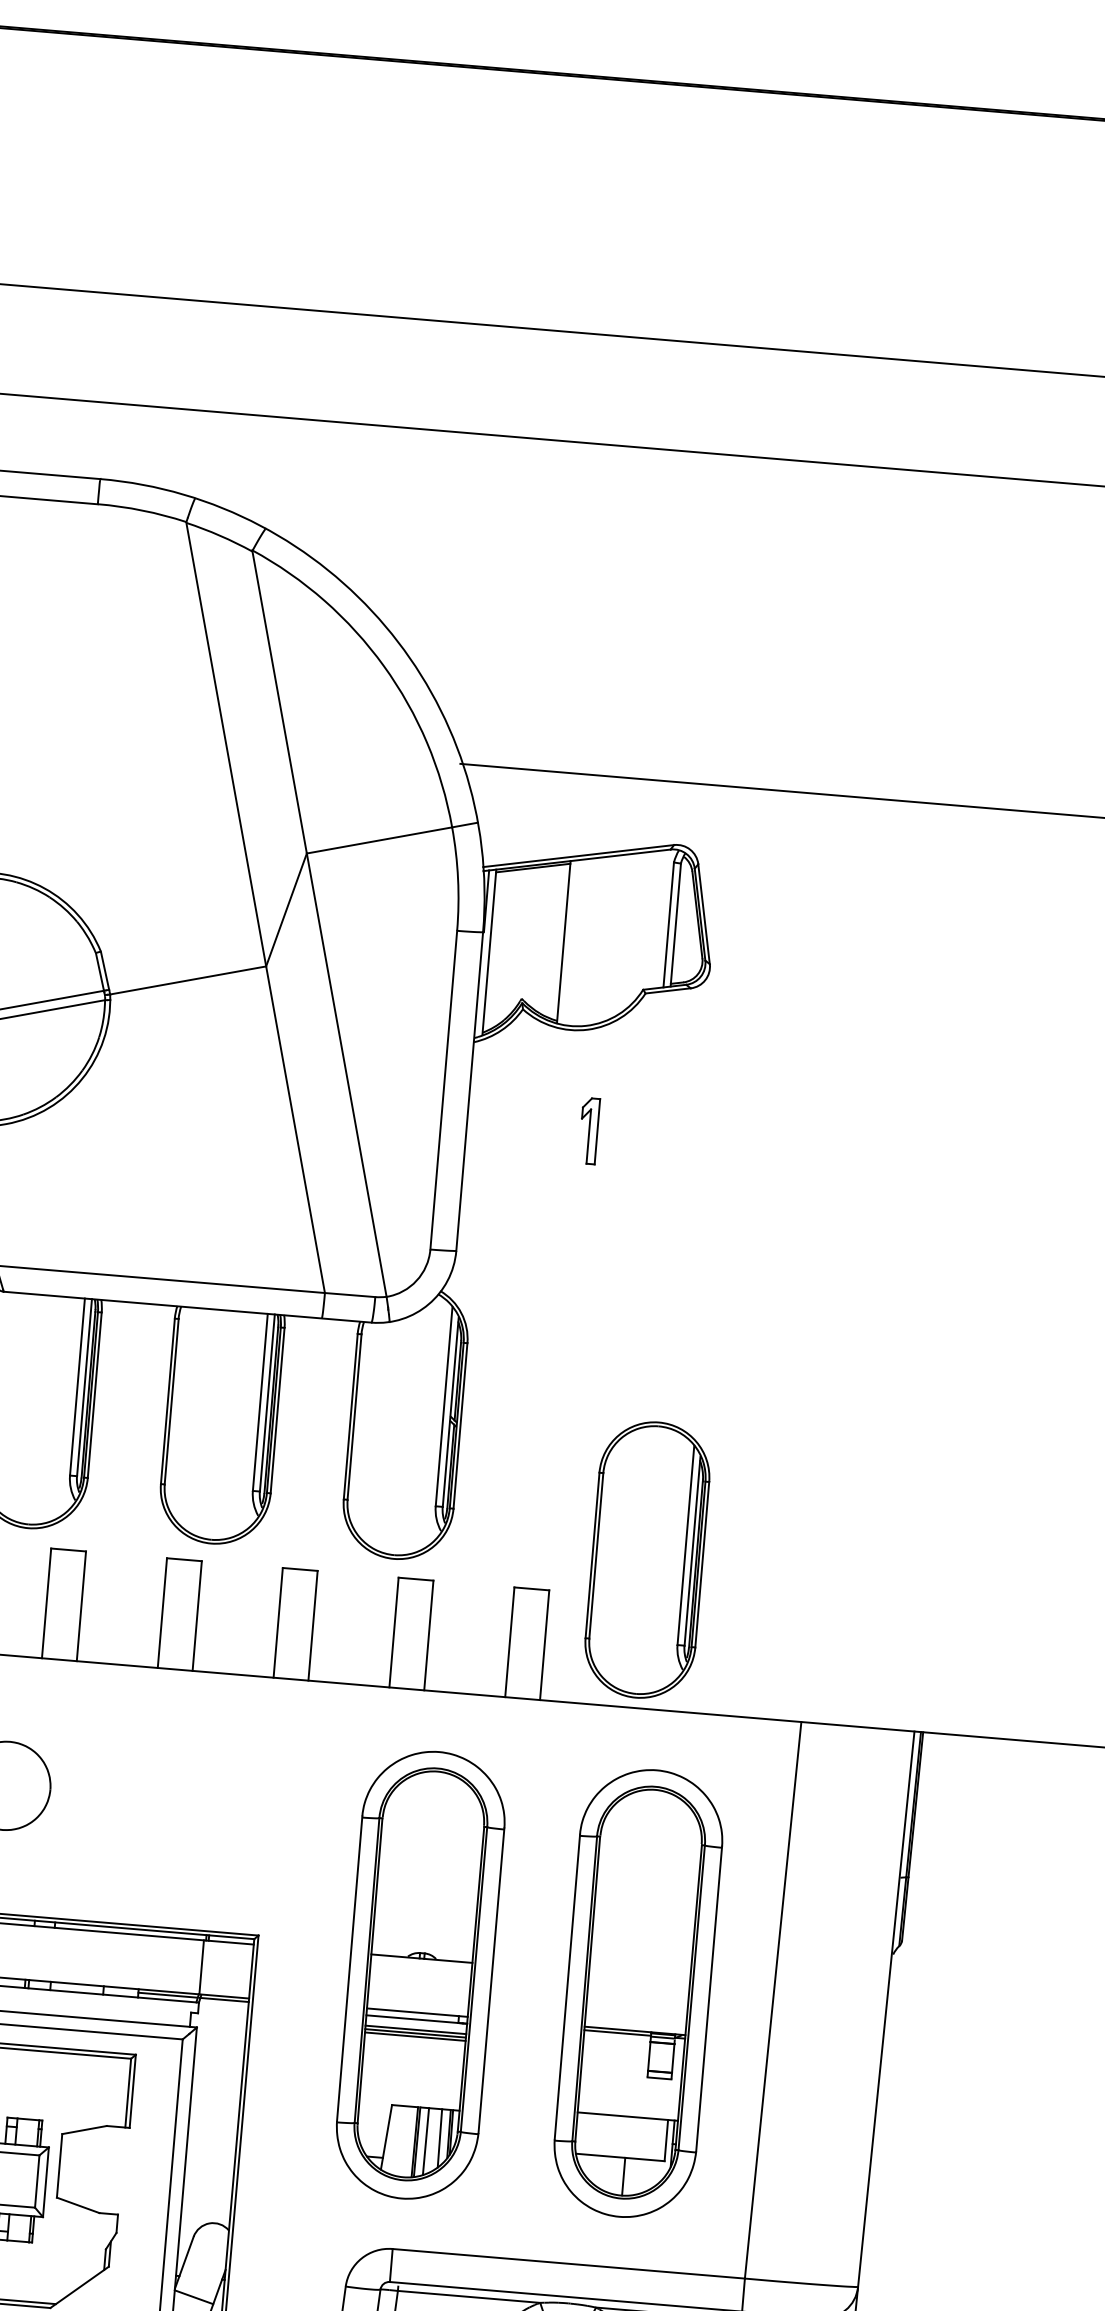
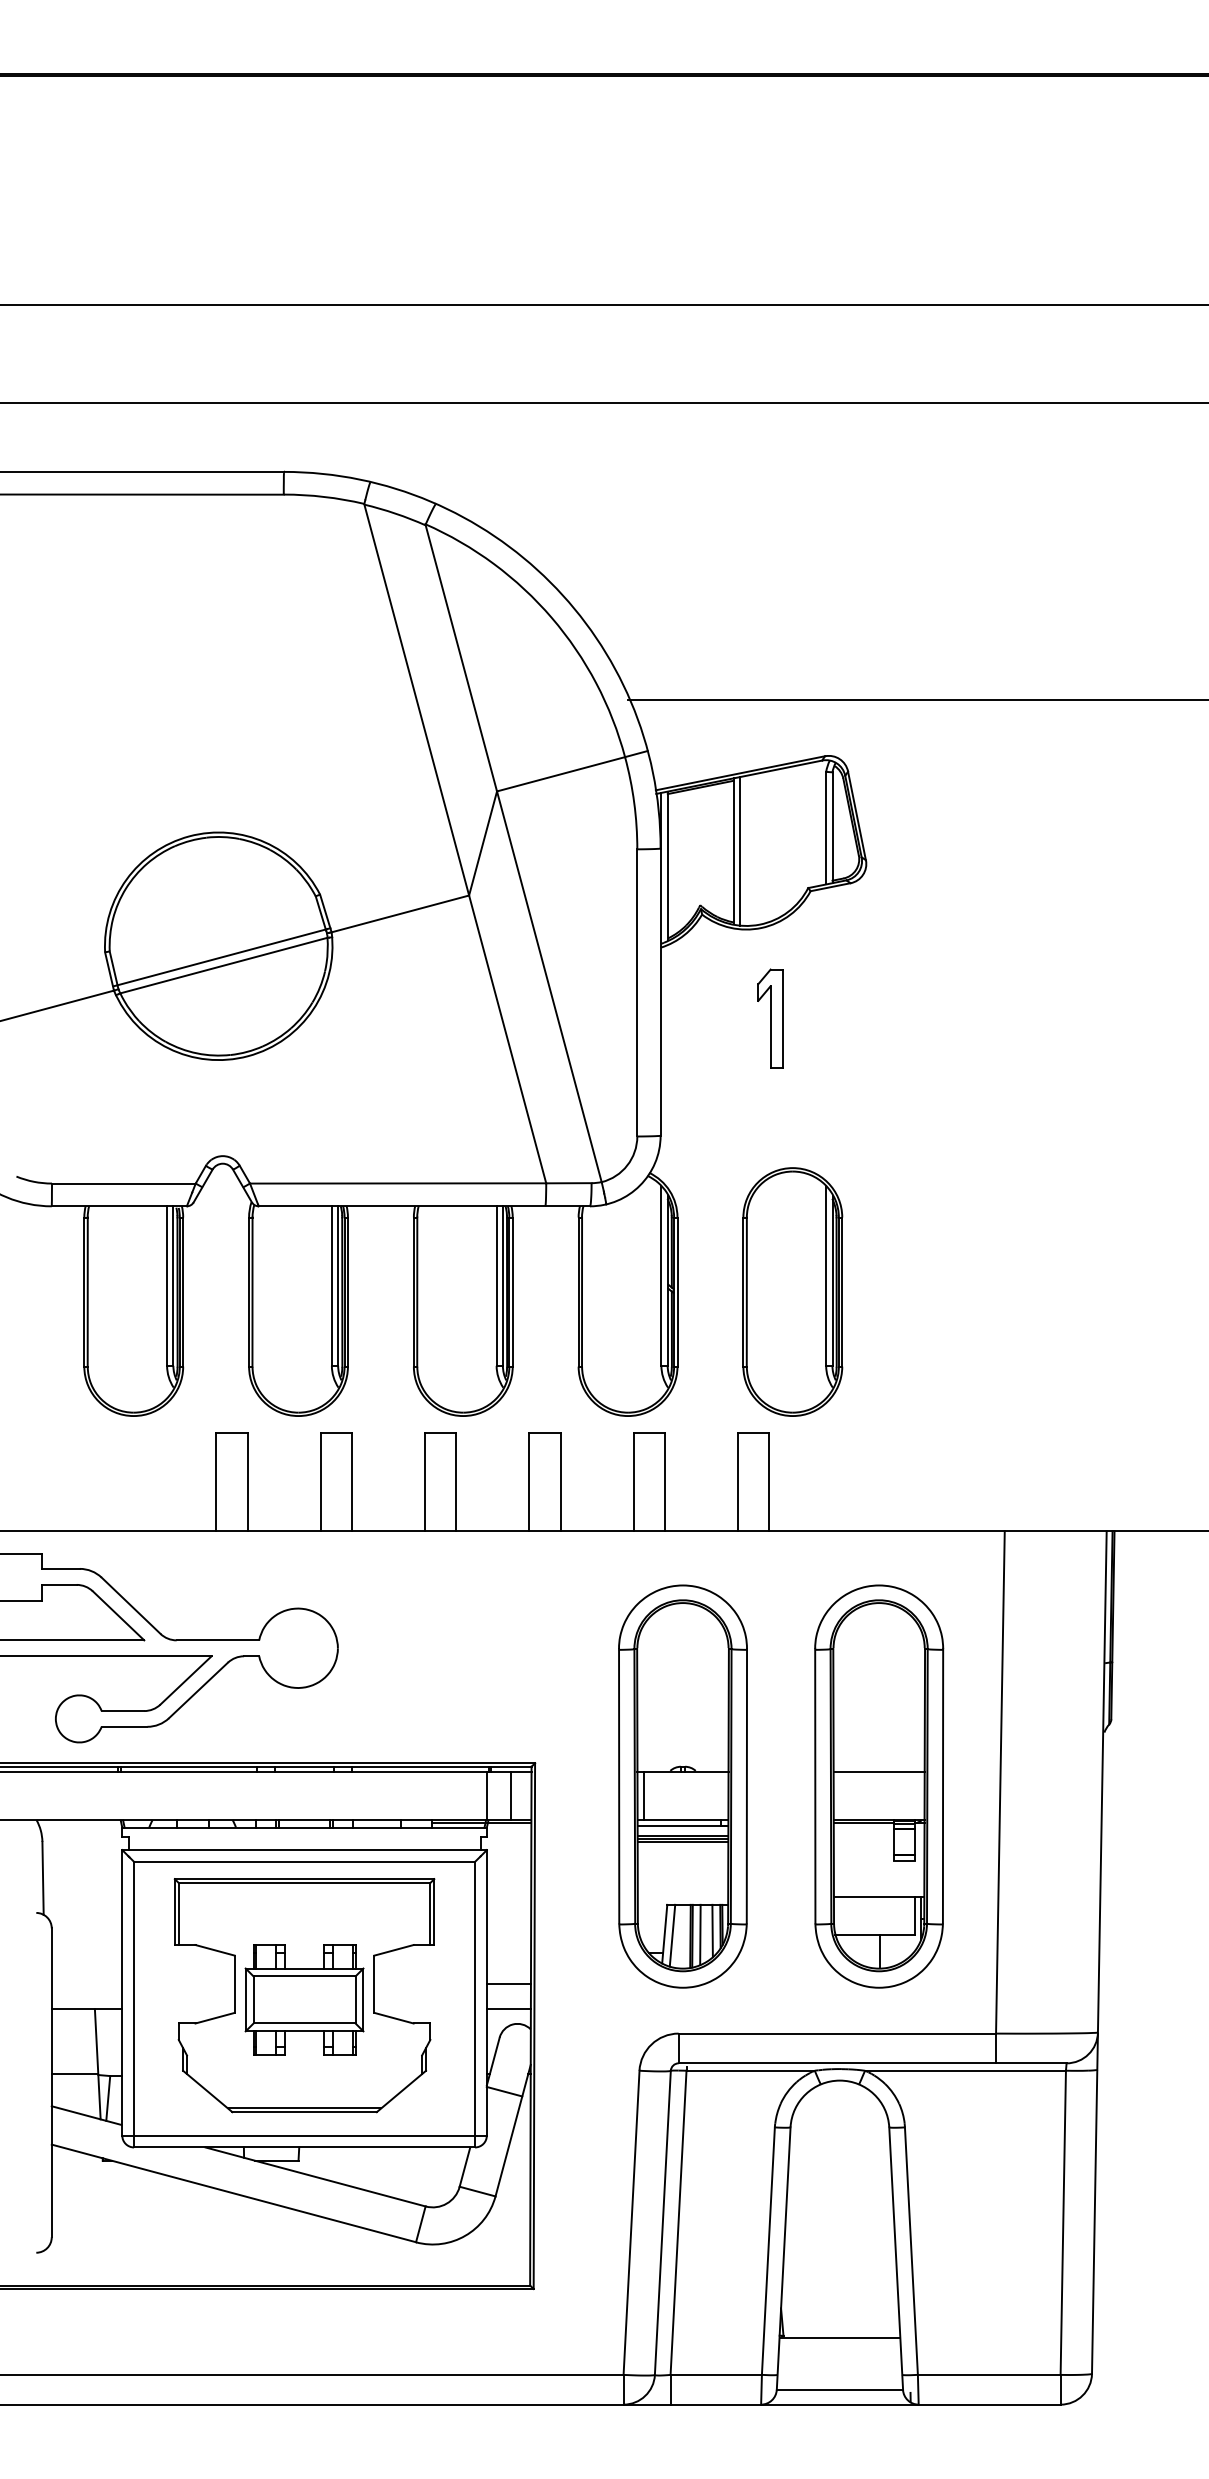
line: (570, 942) -> (739, 851), added
part: (589, 1130) -> (770, 1018), size x1.67
part: (647, 1559) -> (792, 1291), moved
line: (228, 1969) -> (510, 1795), added
line: (638, 1976) -> (878, 1771), added
line: (375, 1981) -> (643, 1795), added
line: (394, 2139) -> (672, 1935), added
line: (208, 2178) -> (508, 1984), added
line: (206, 2206) -> (508, 2009), added

